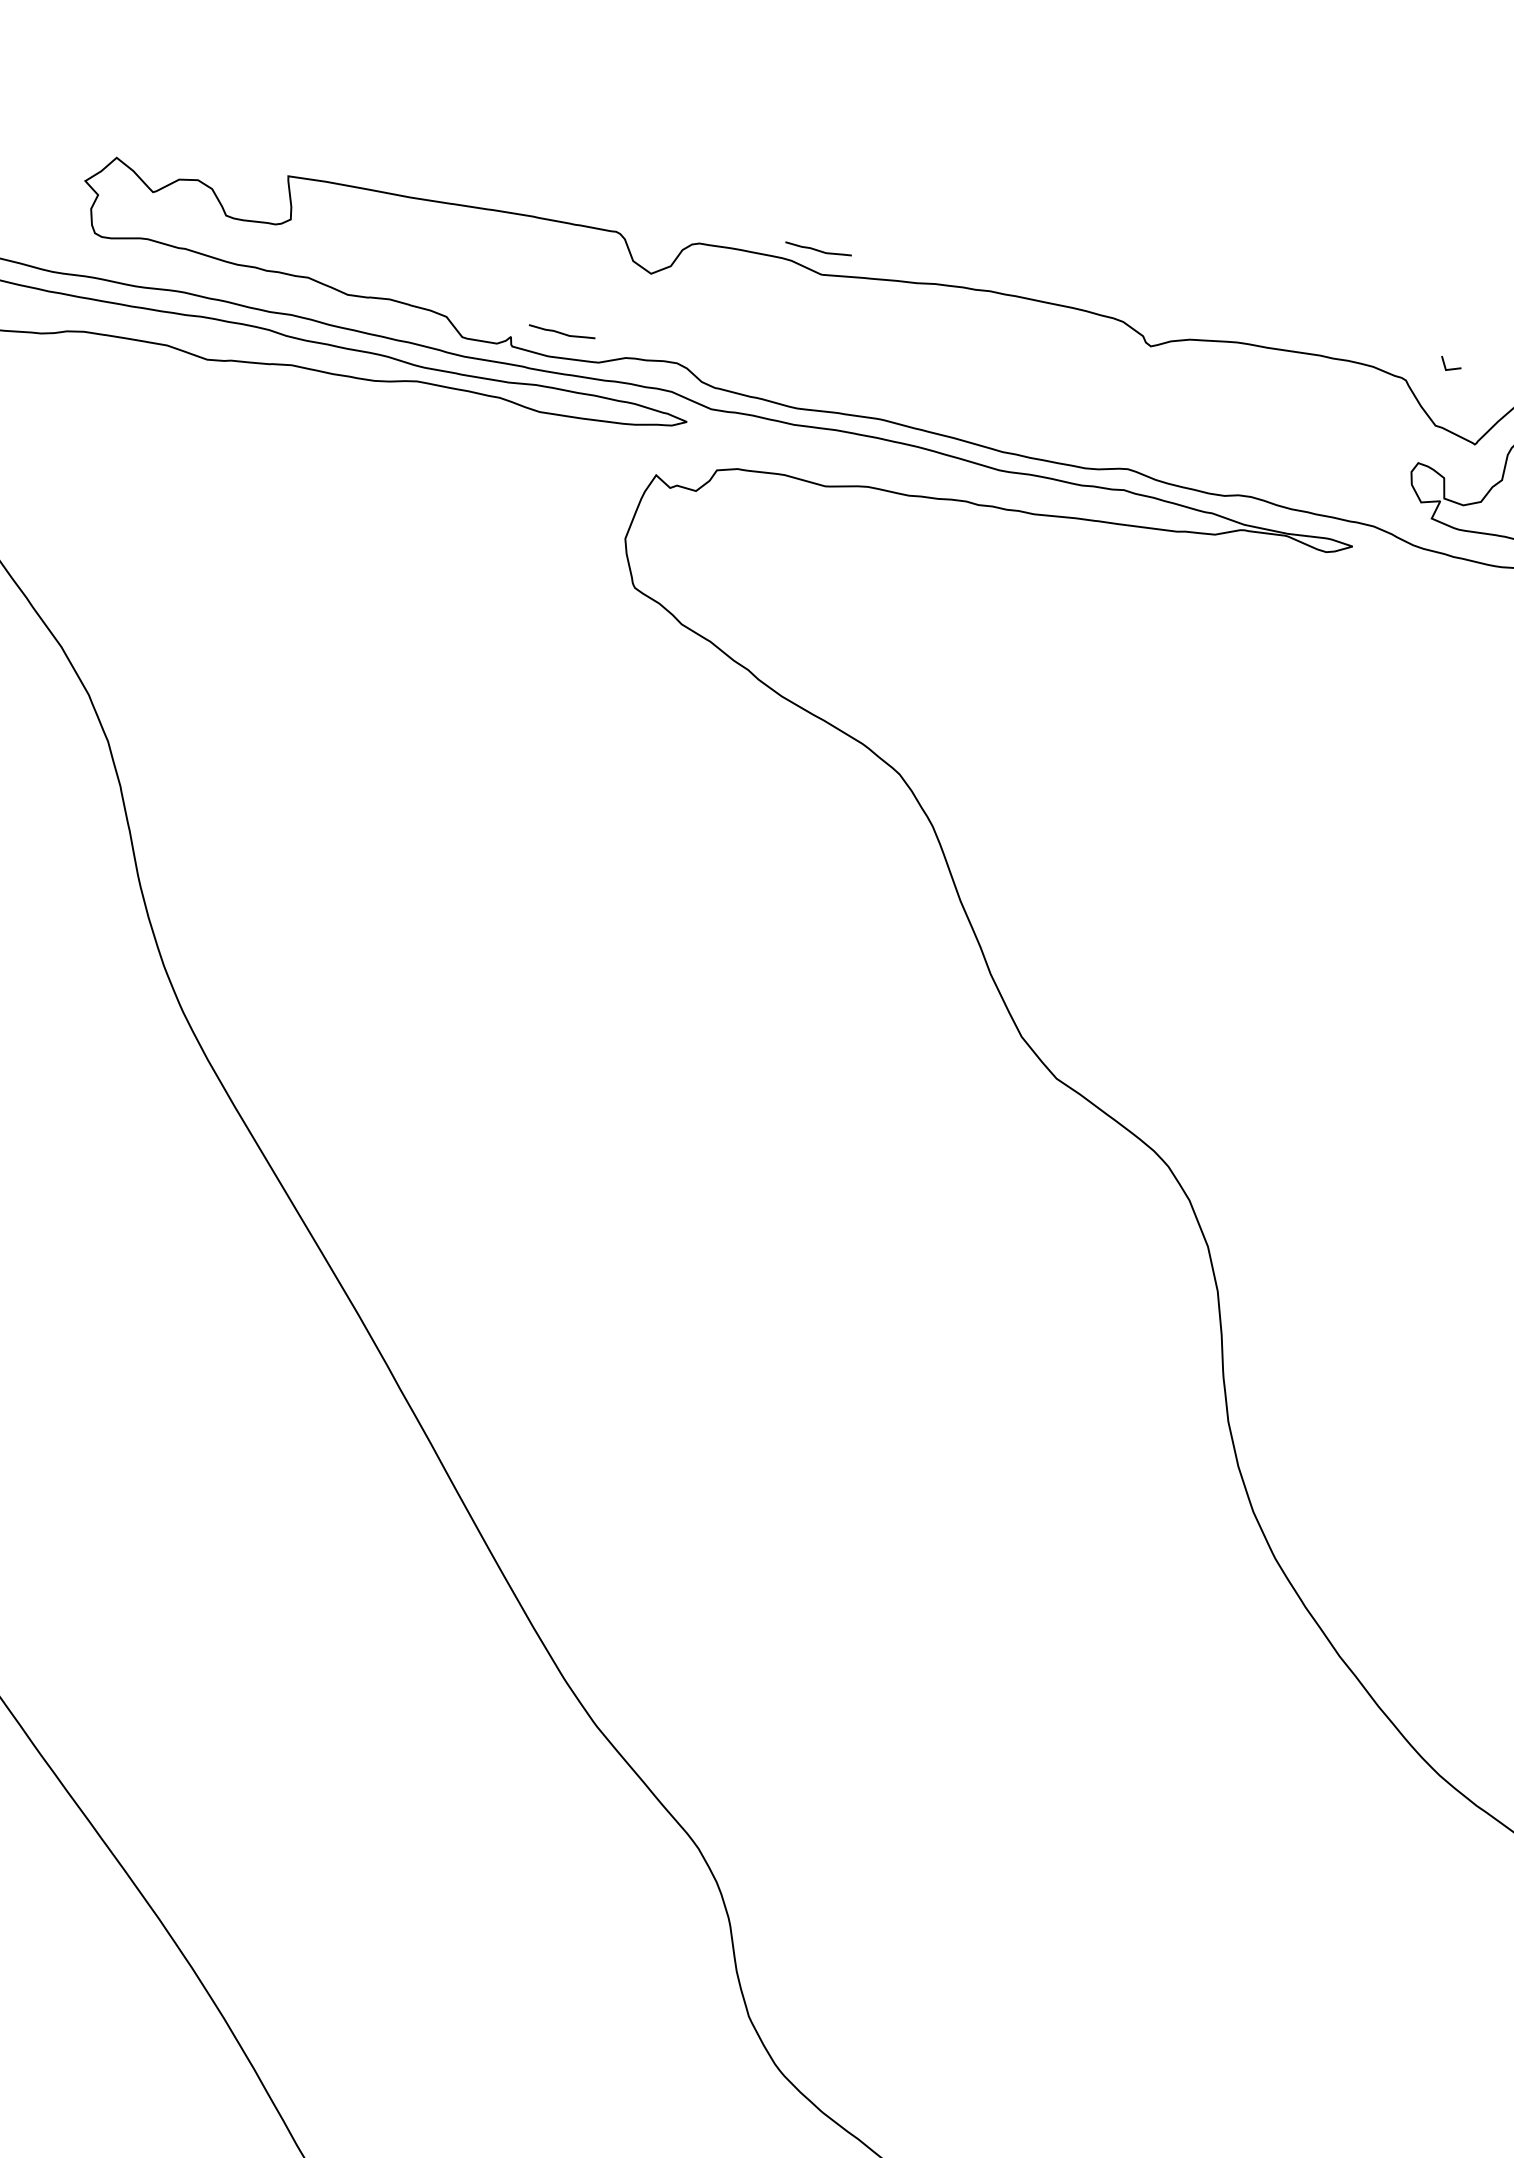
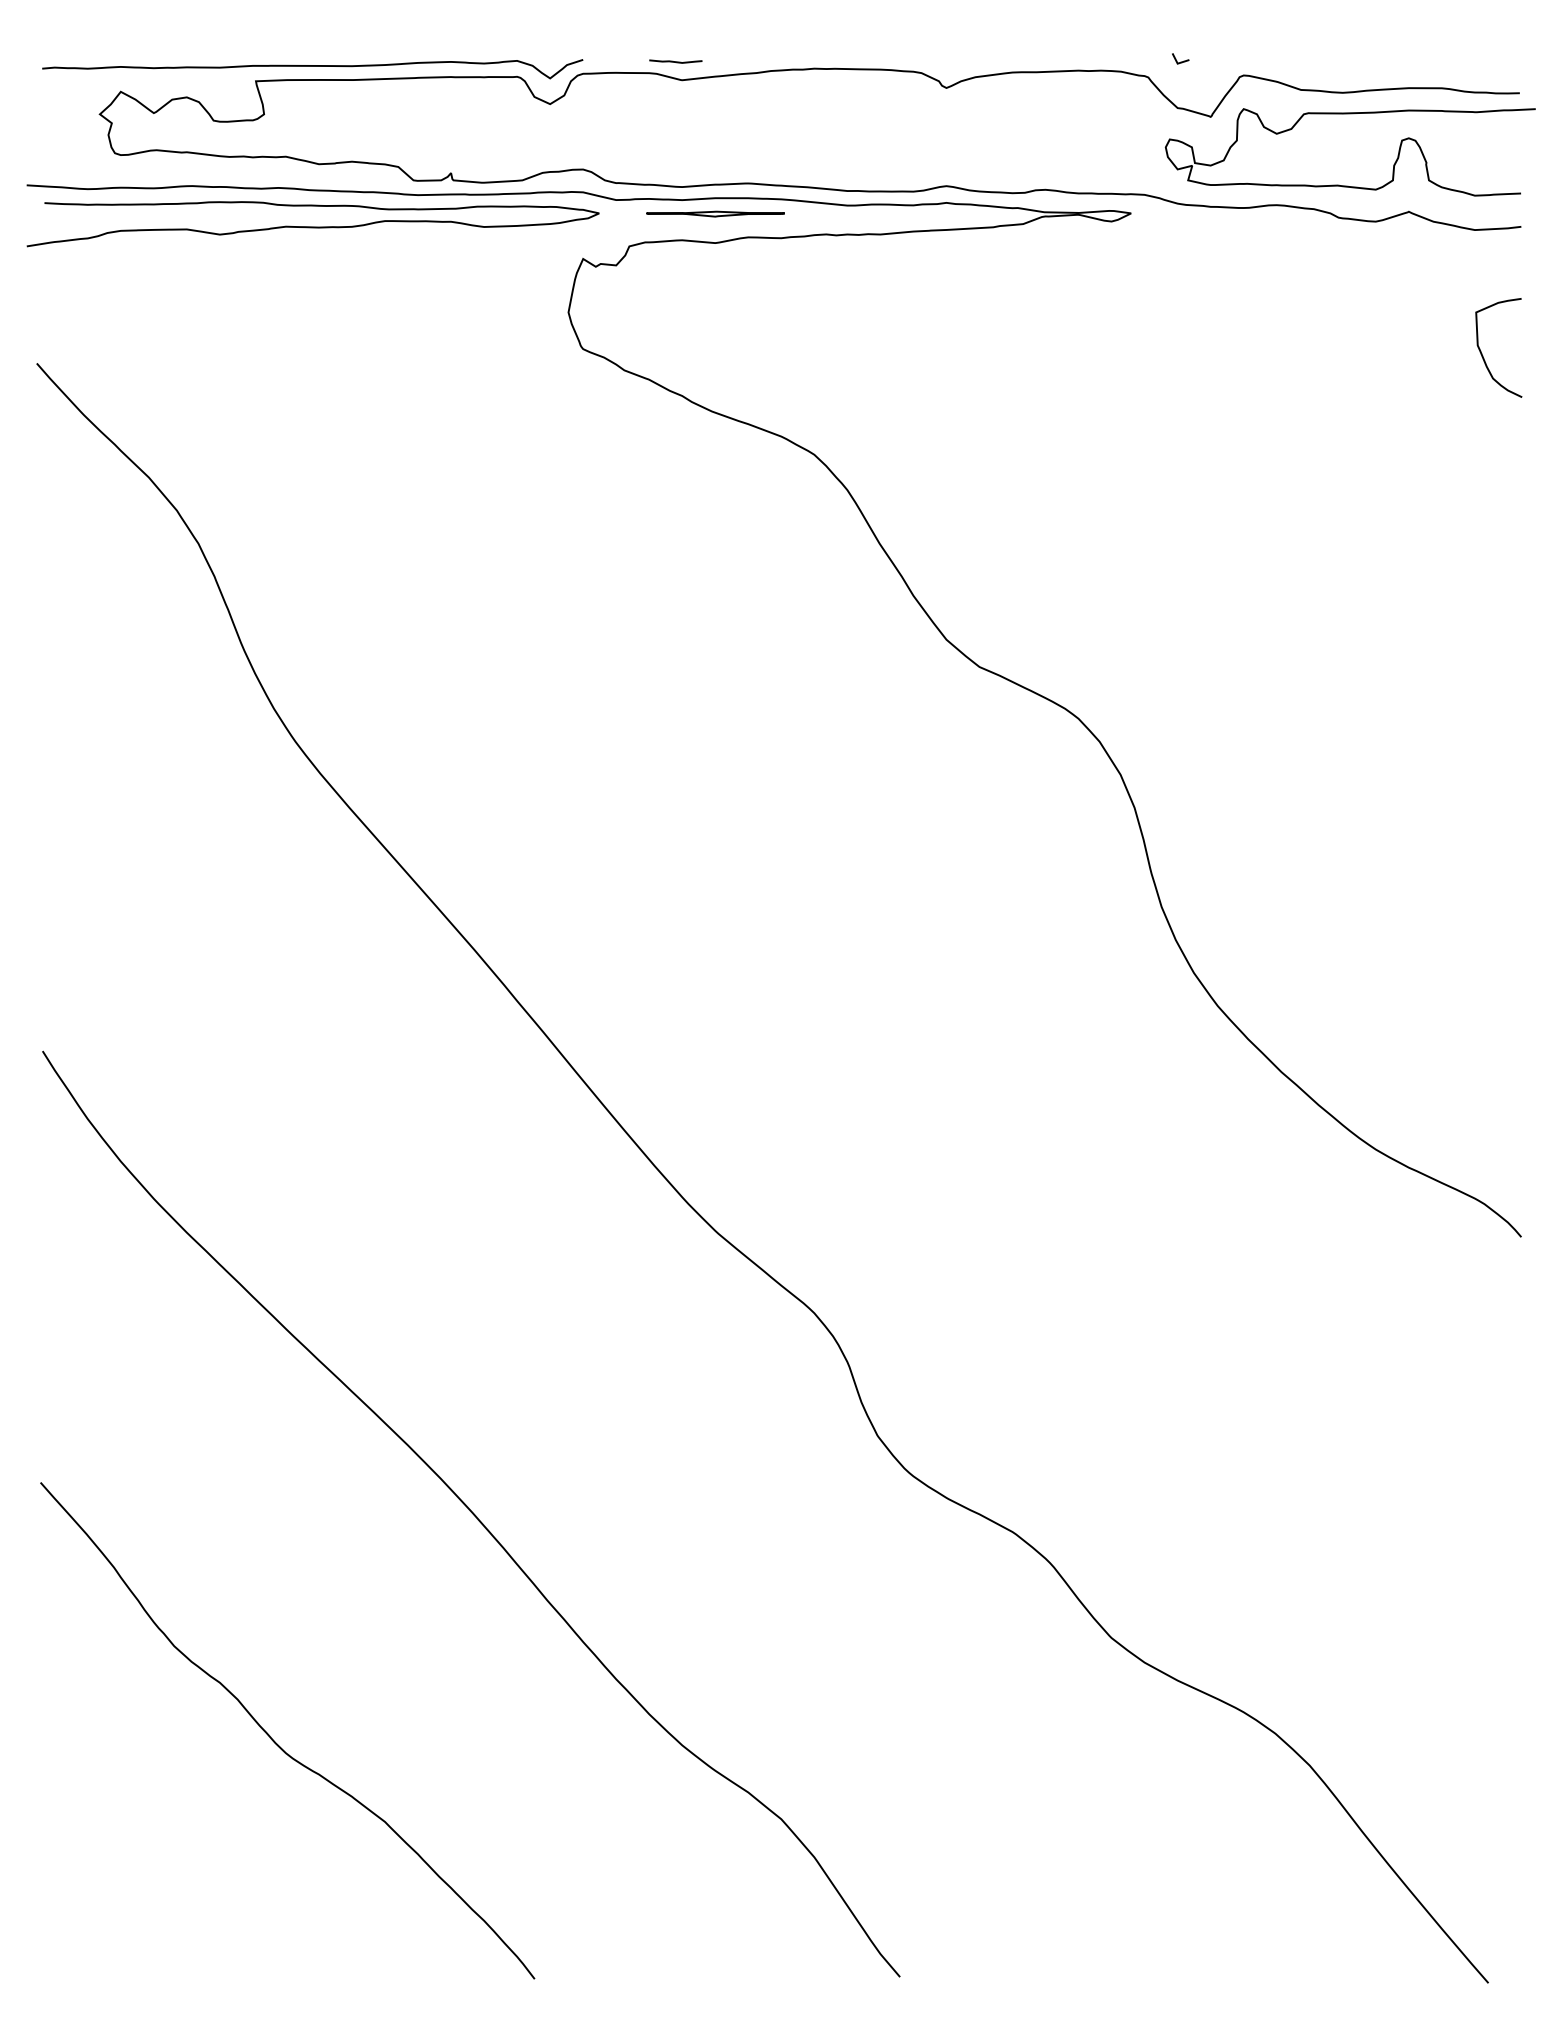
curve: (362, 170) -> (312, 66), added
curve: (561, 332) -> (489, 162), removed
part: (832, 449) -> (715, 213), added

